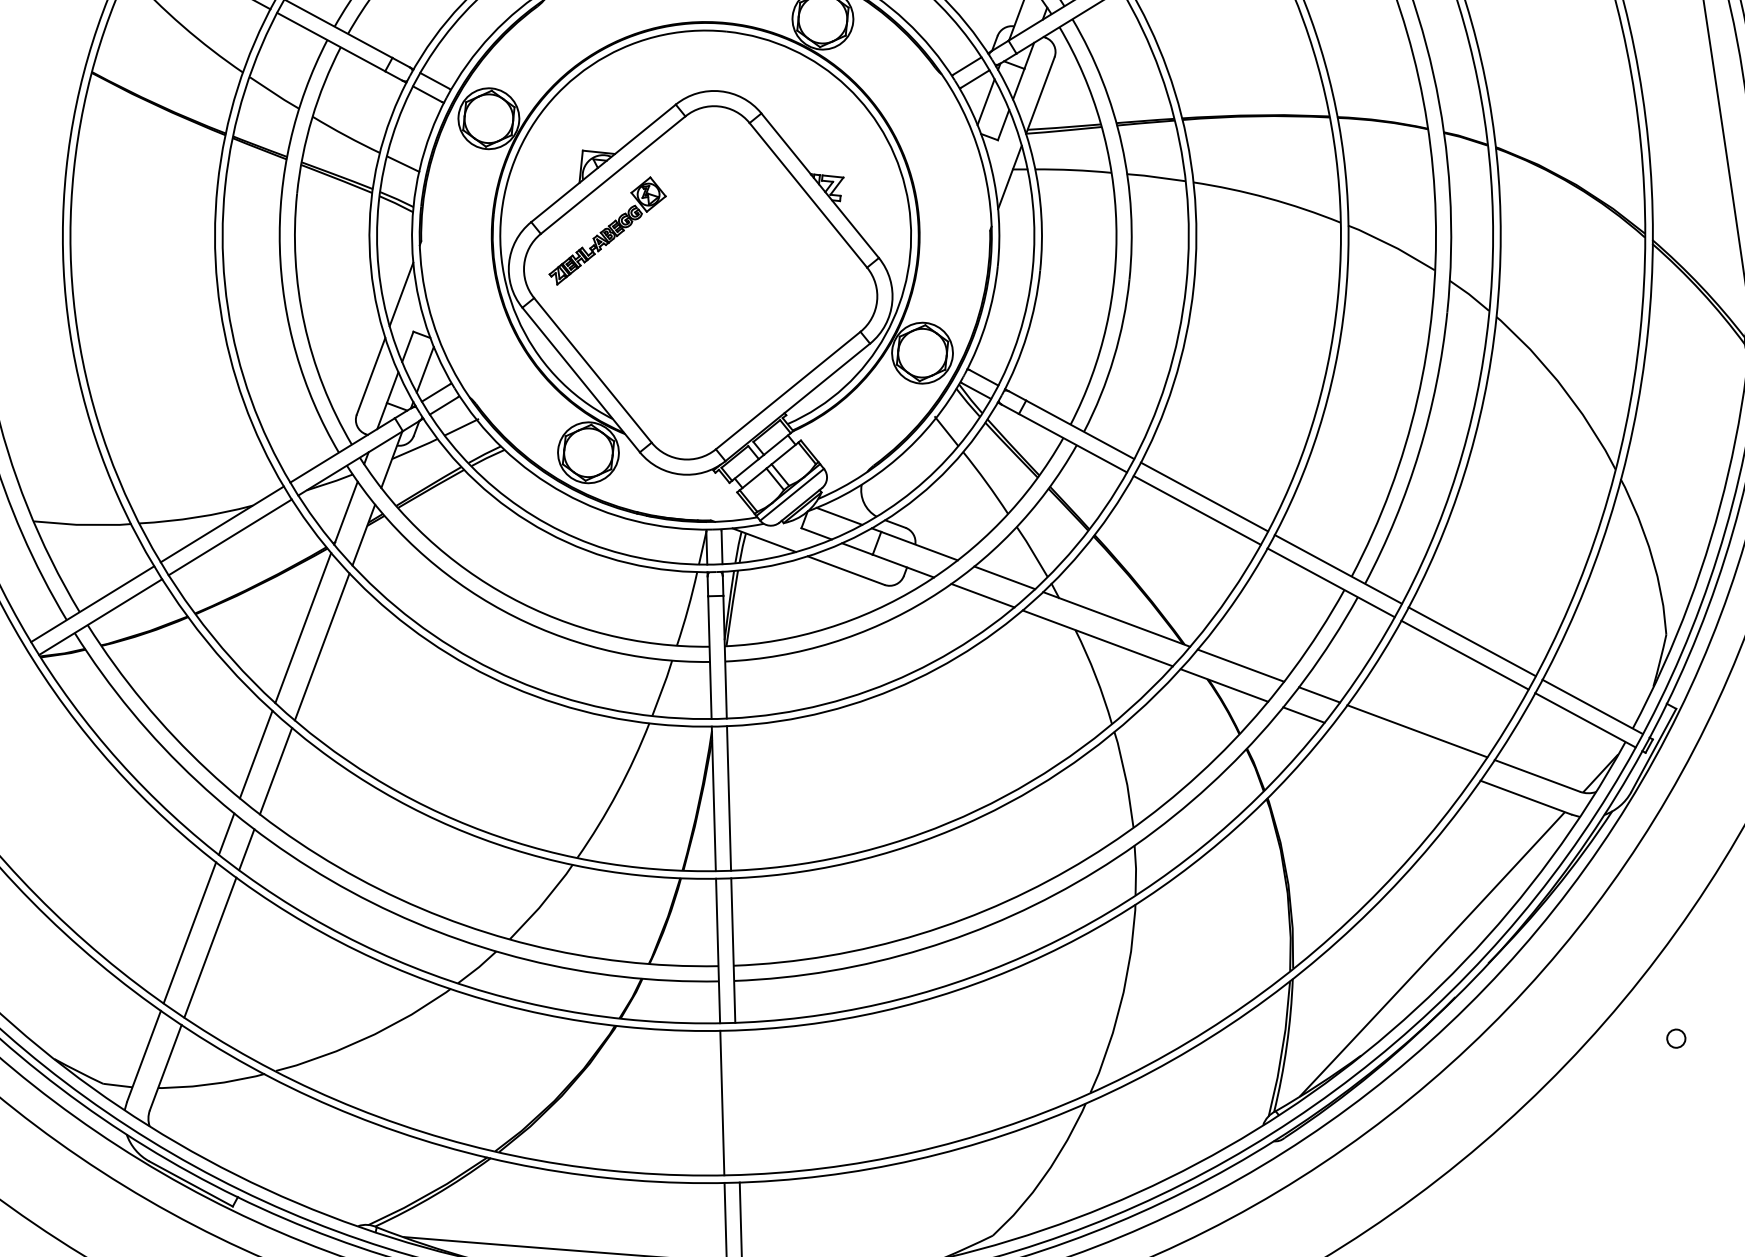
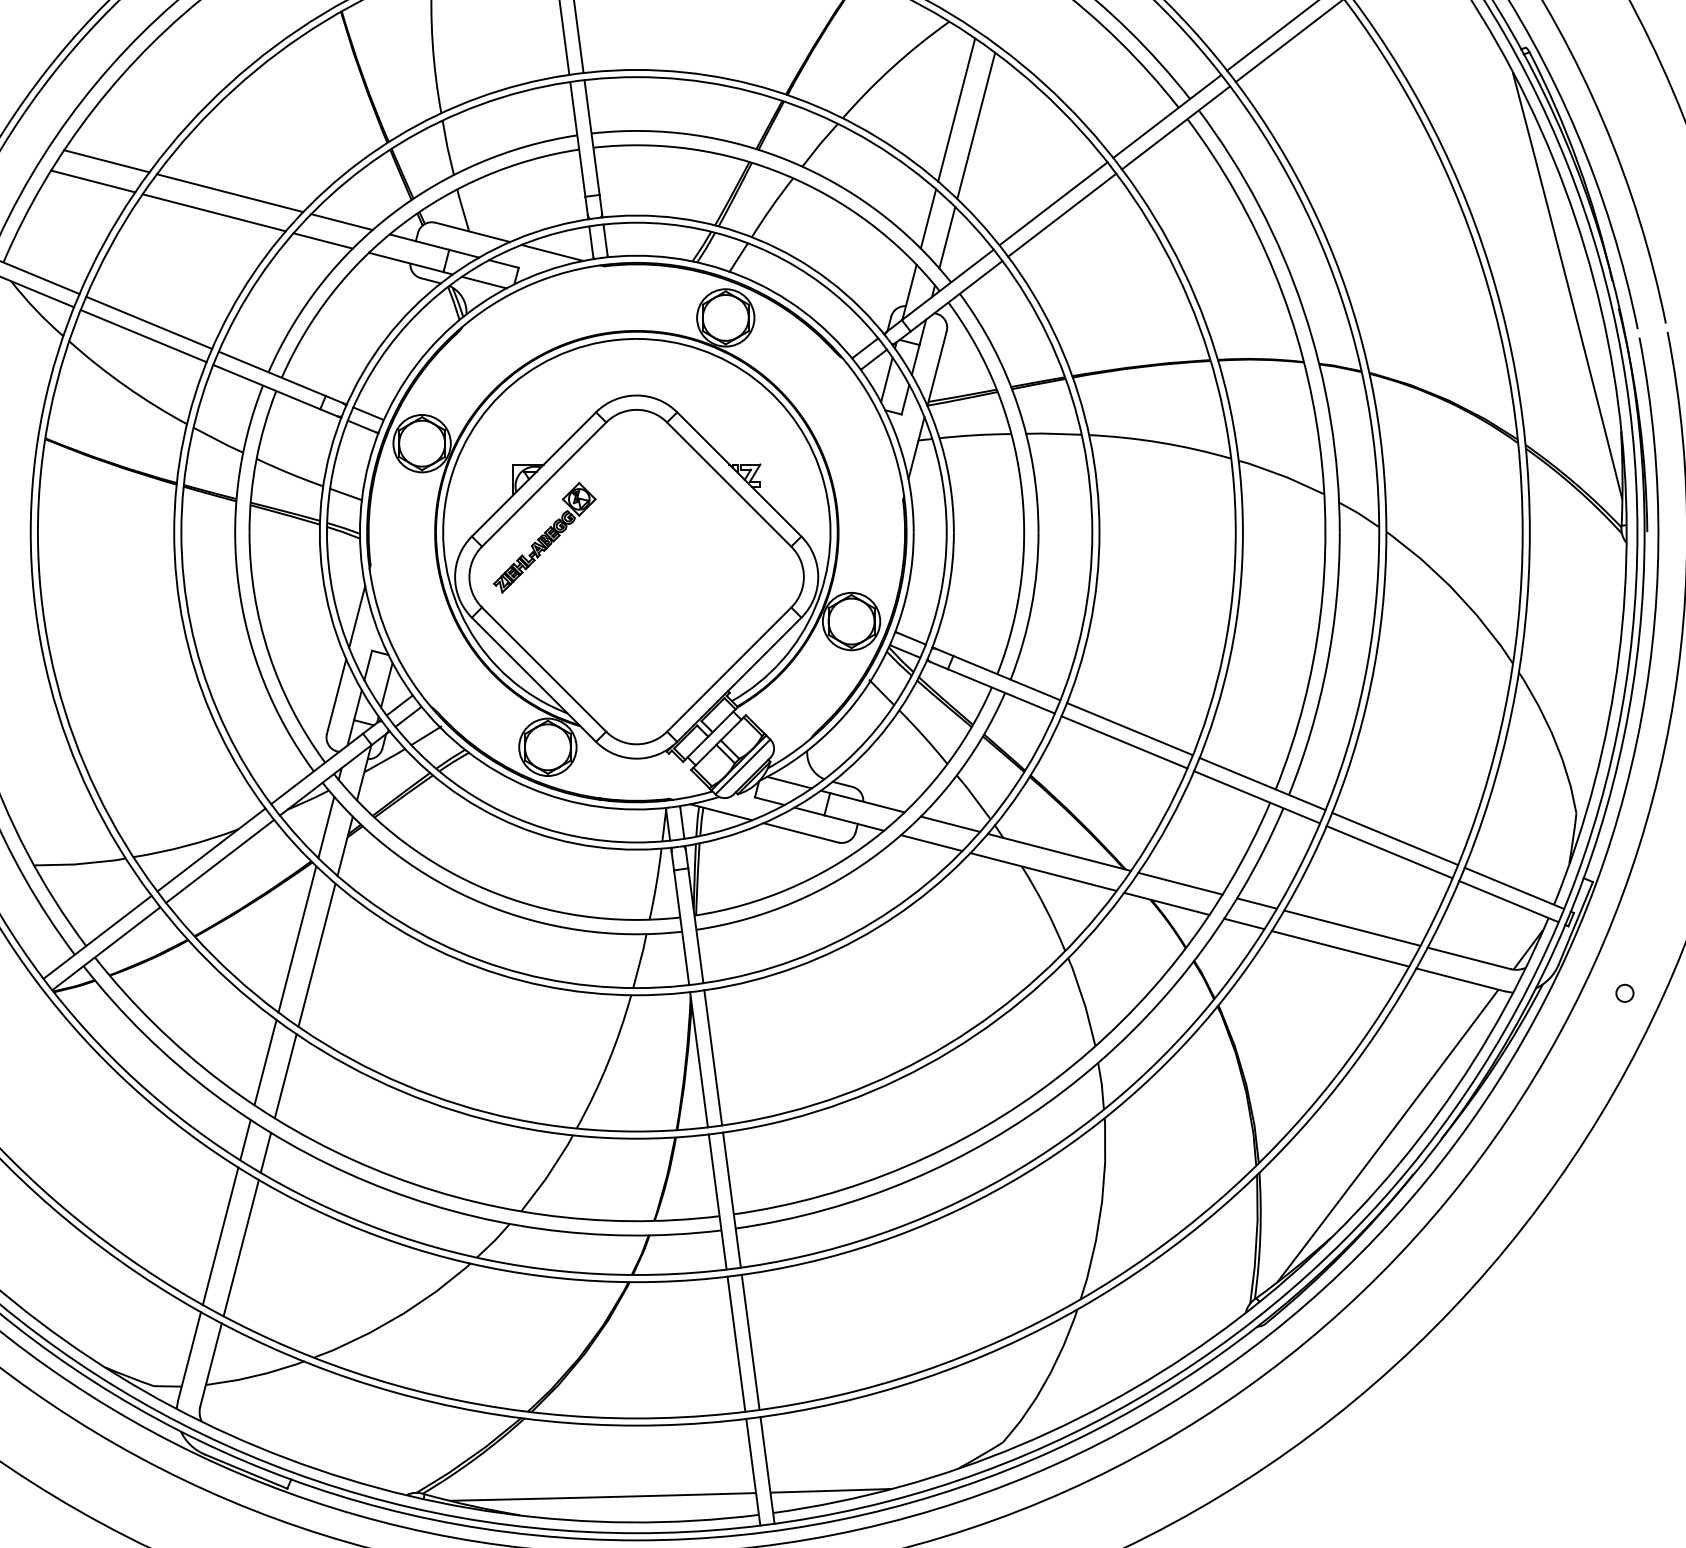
line: (1402, 751) -> (1340, 948), added
circle: (1675, 1037) -> (1624, 992), moved
line: (737, 1101) -> (750, 1341), added

